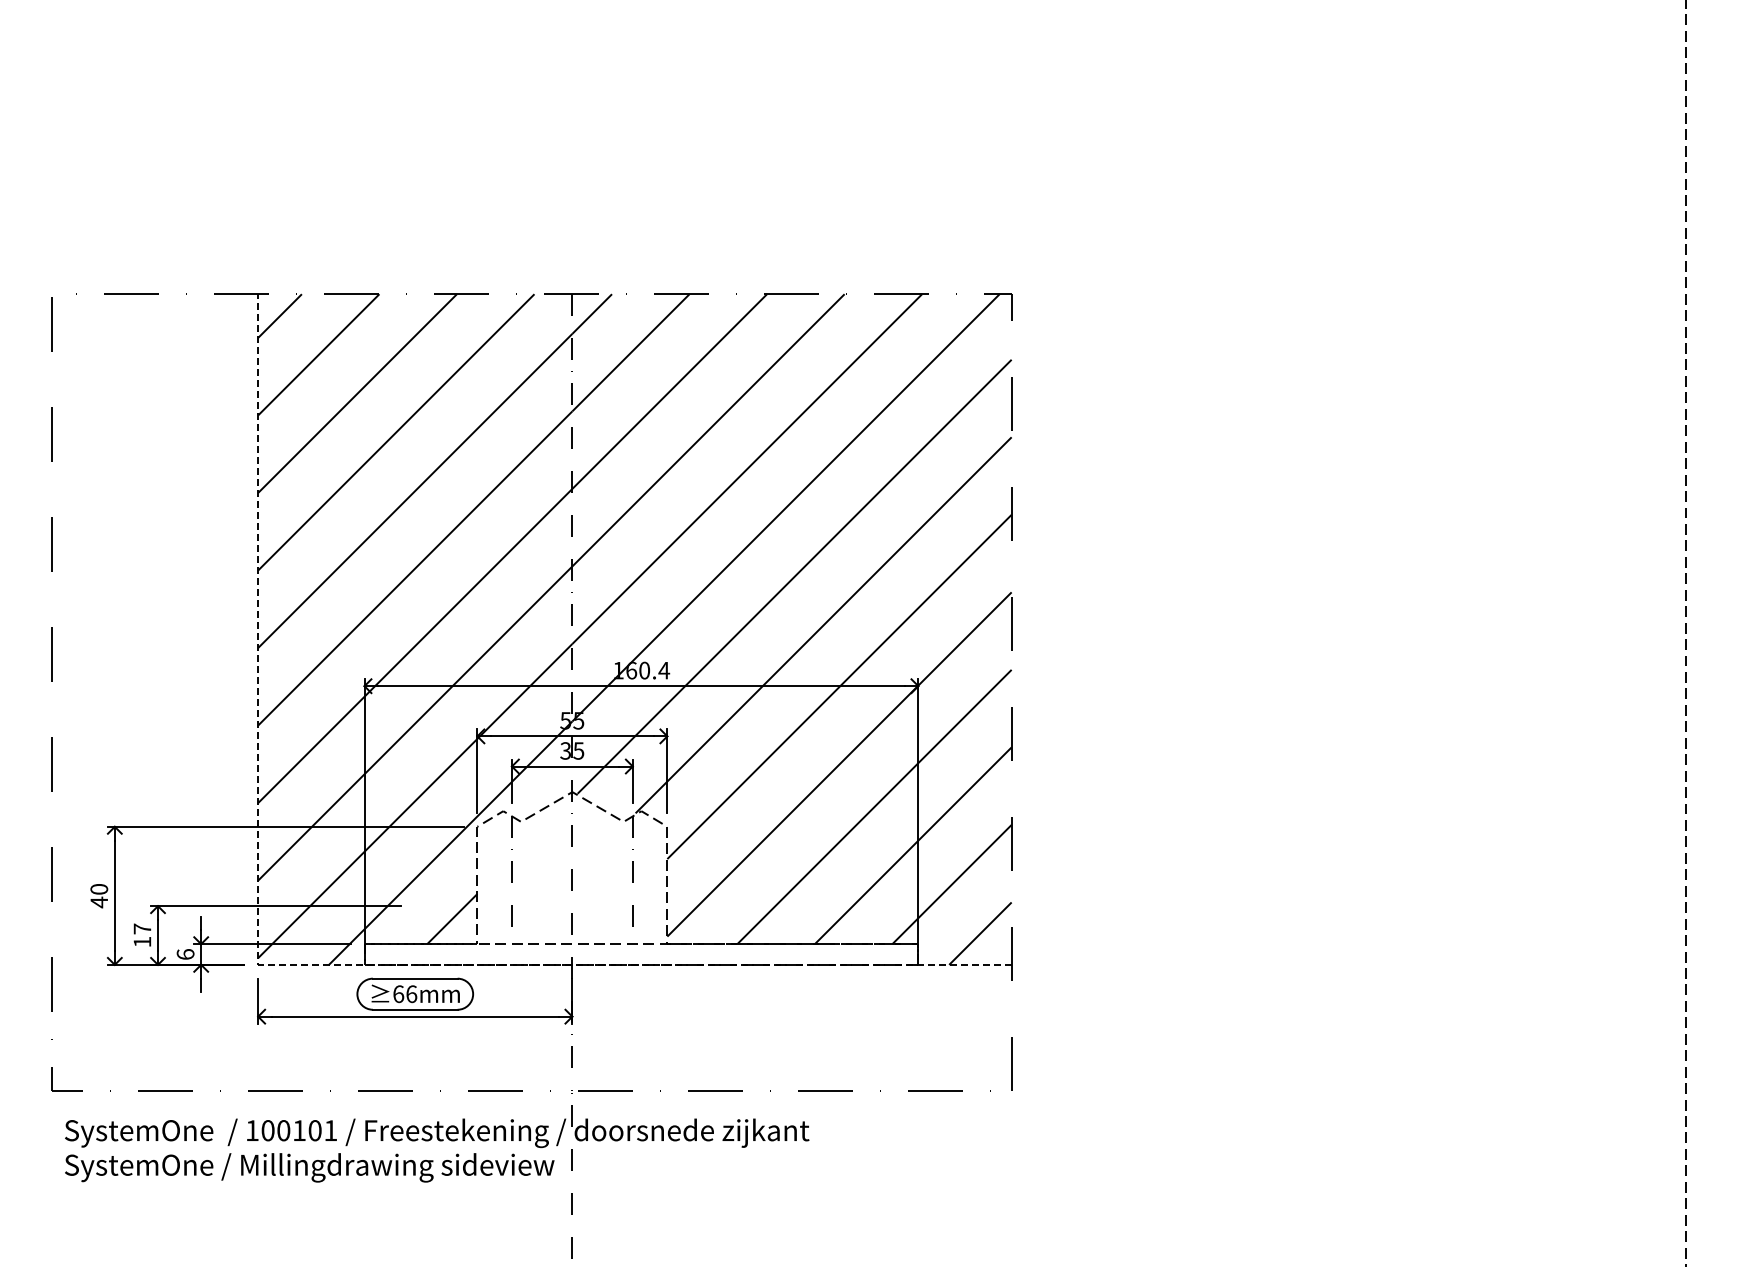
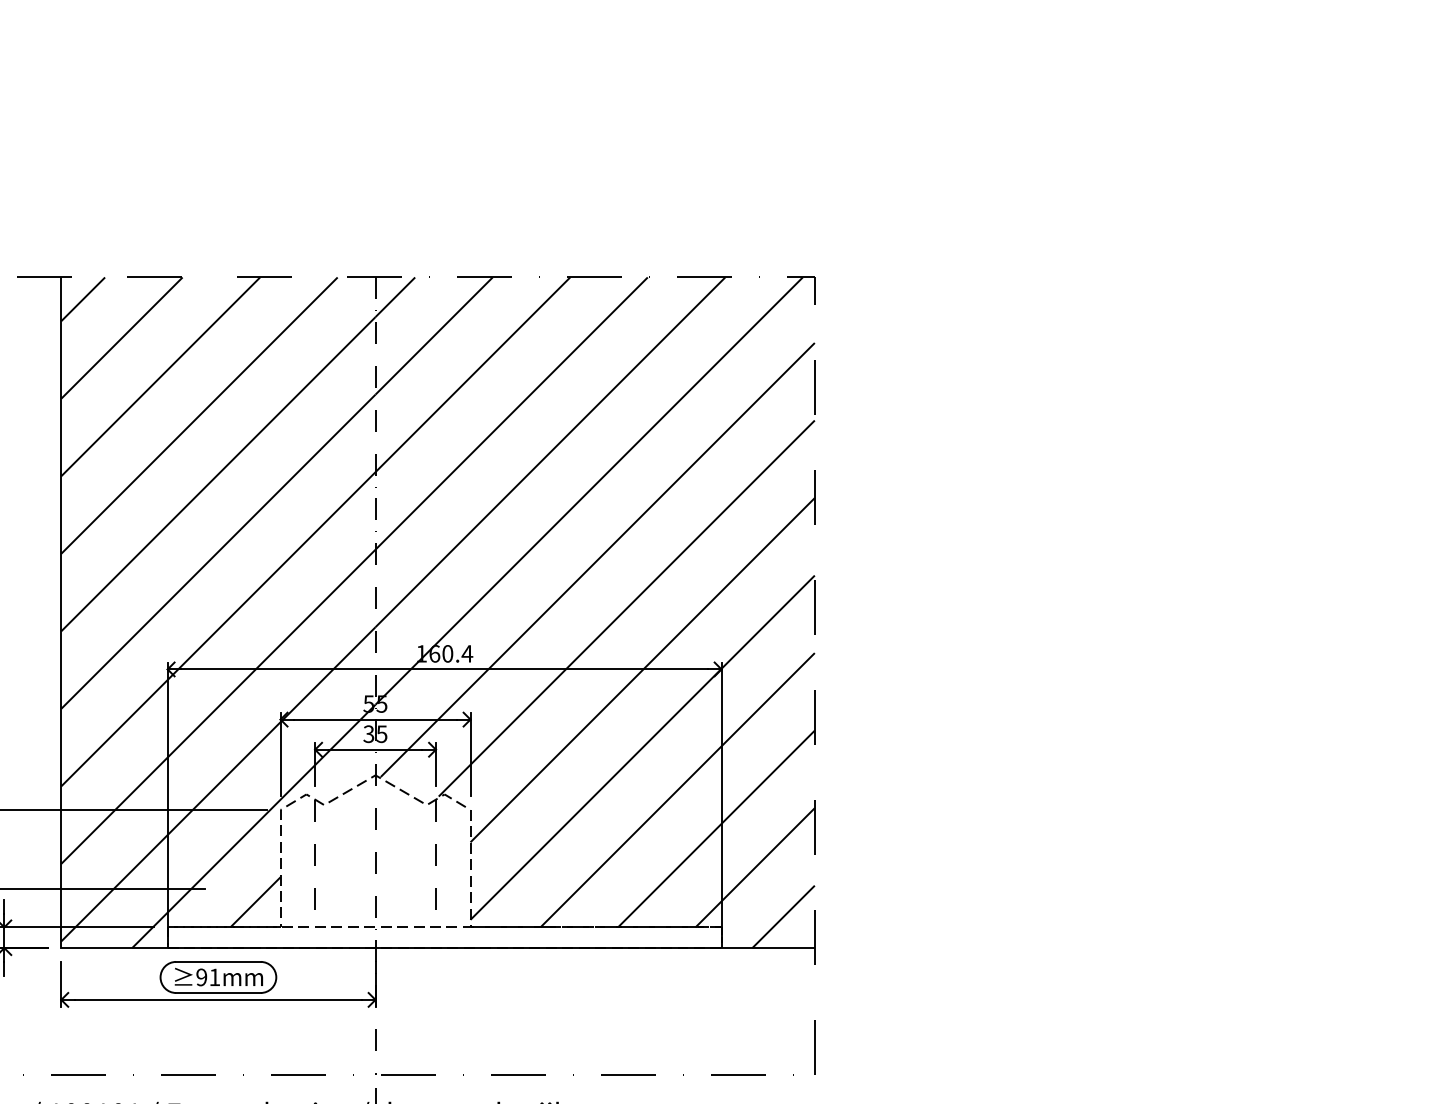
line: (299, 964) -> (102, 947), dashed -> solid
text: (405, 994) -> (208, 977), 66mm -> 91mm

